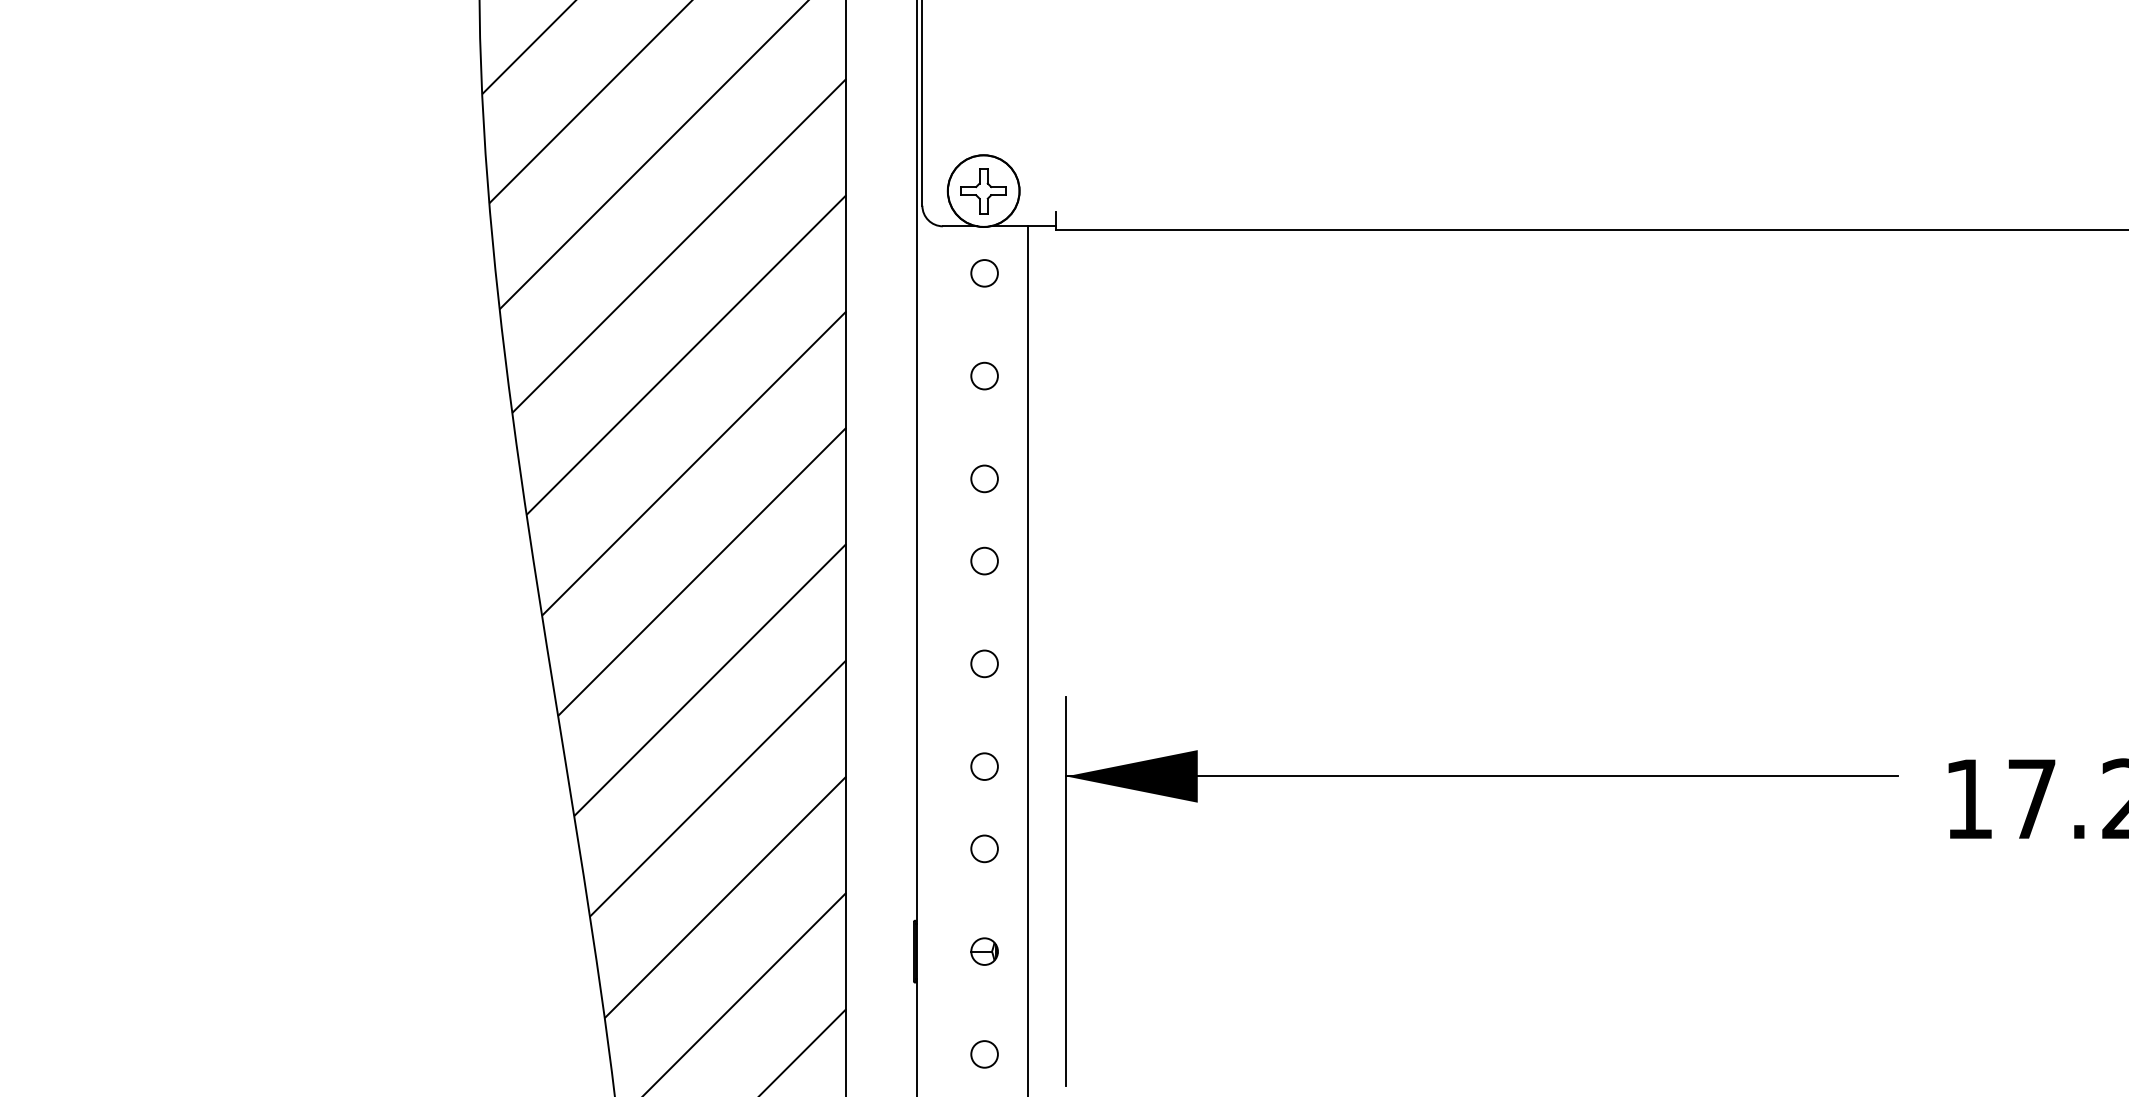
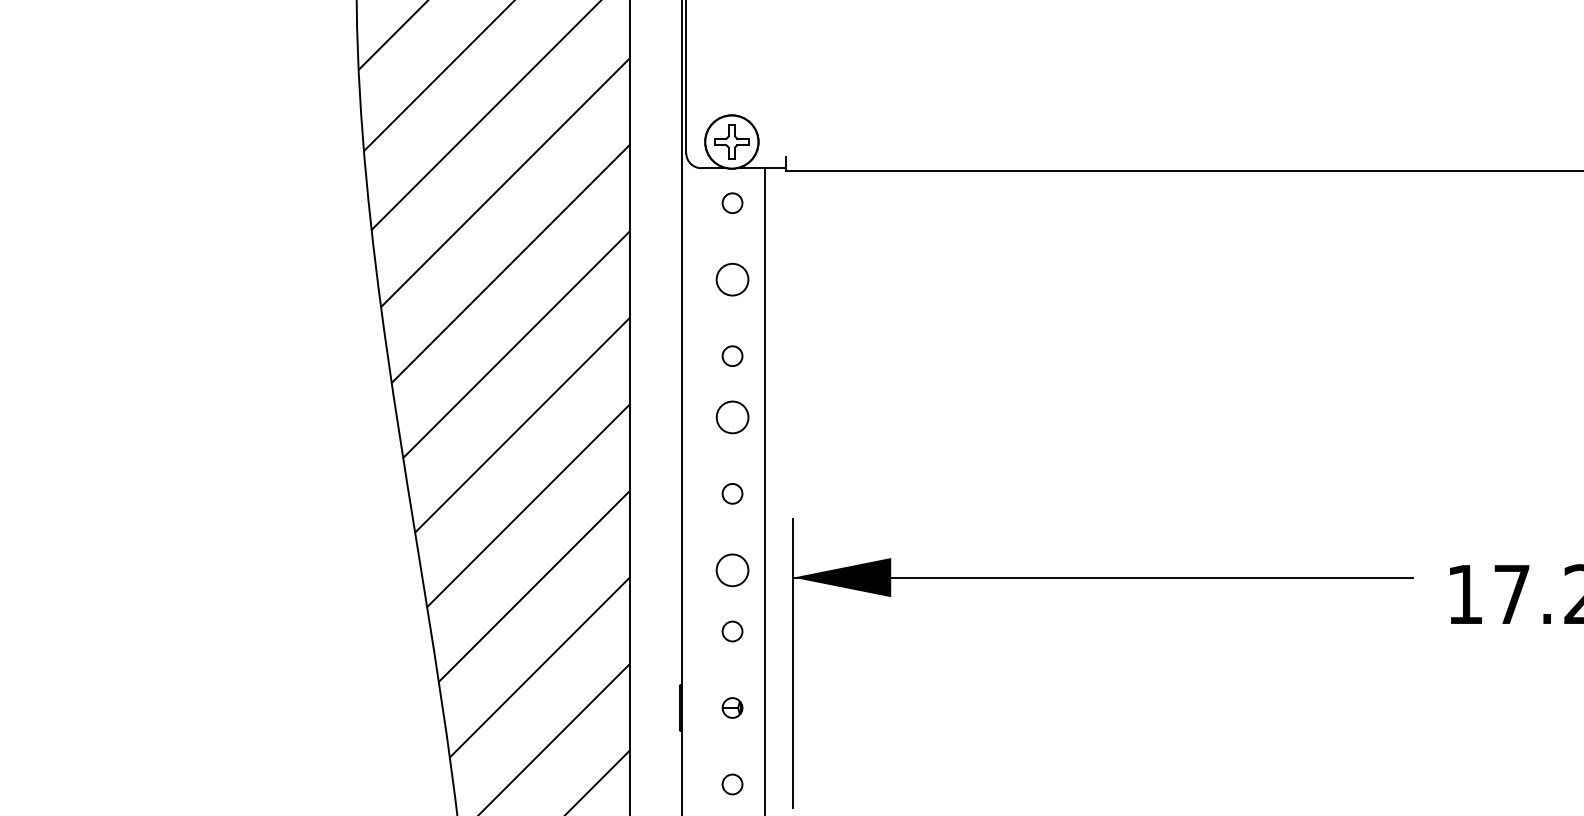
circle: (984, 375) -> (732, 279), size x1.6
circle: (984, 560) -> (732, 416), size x1.6
circle: (984, 766) -> (732, 570), size x1.6

